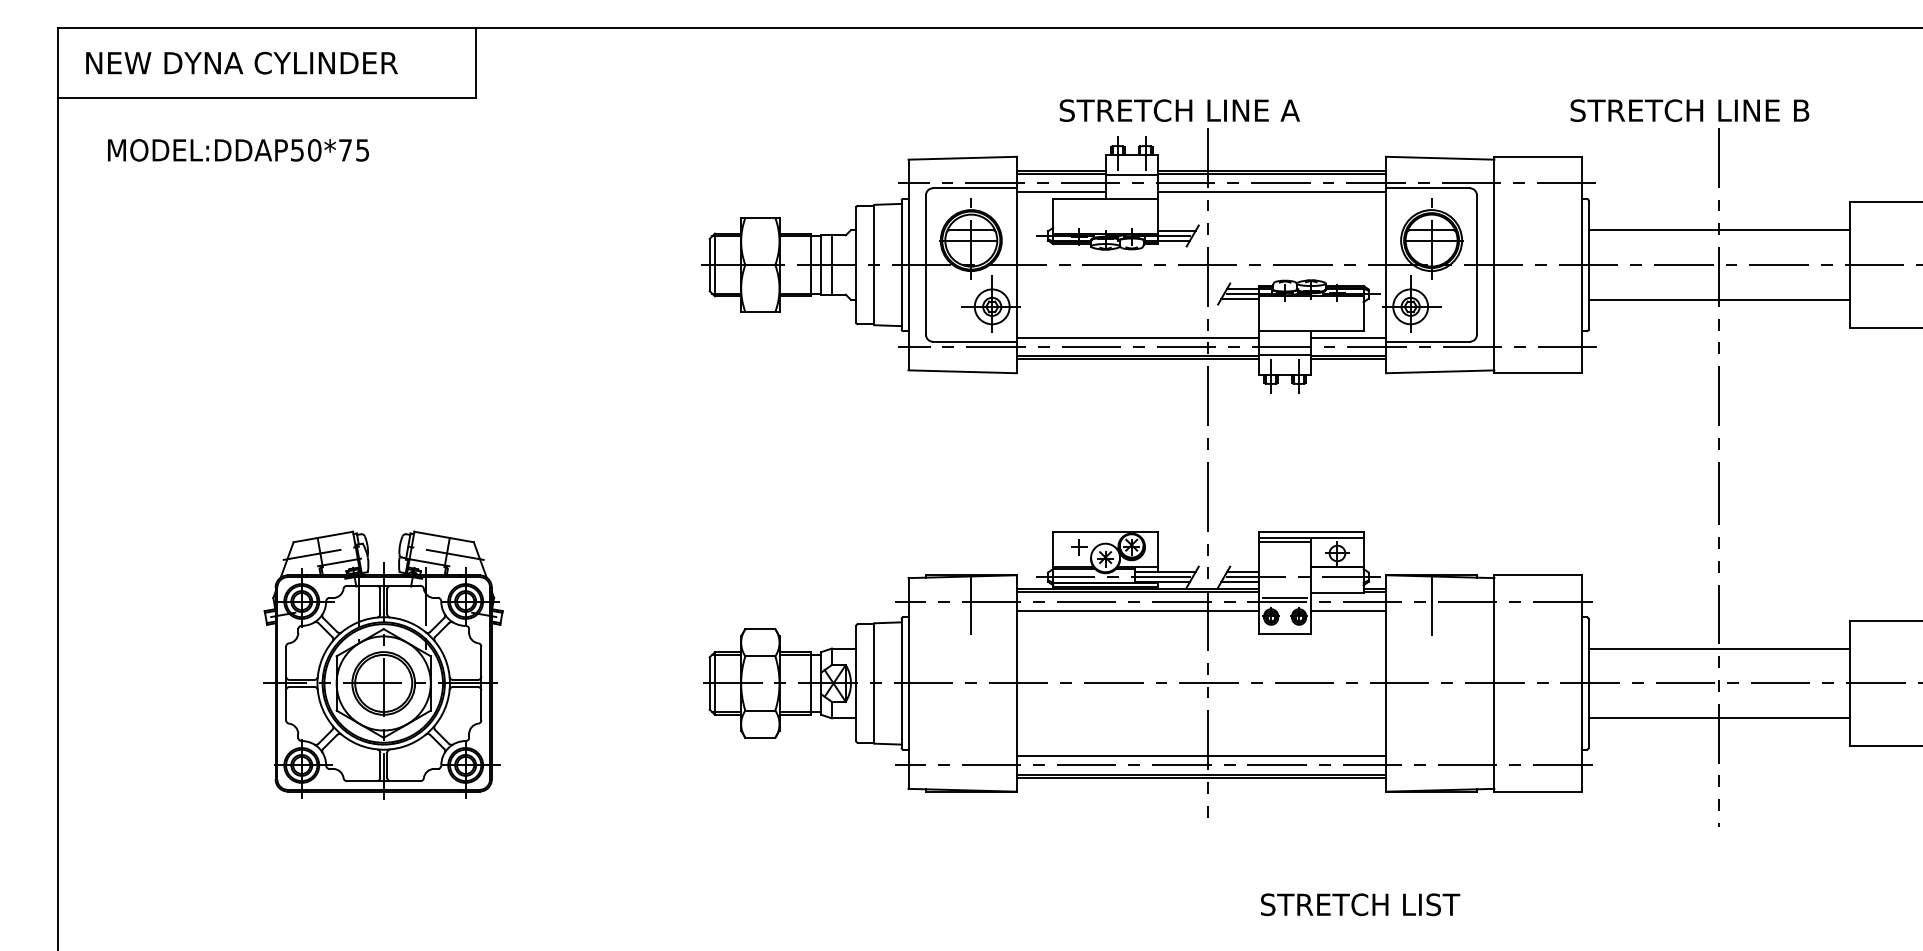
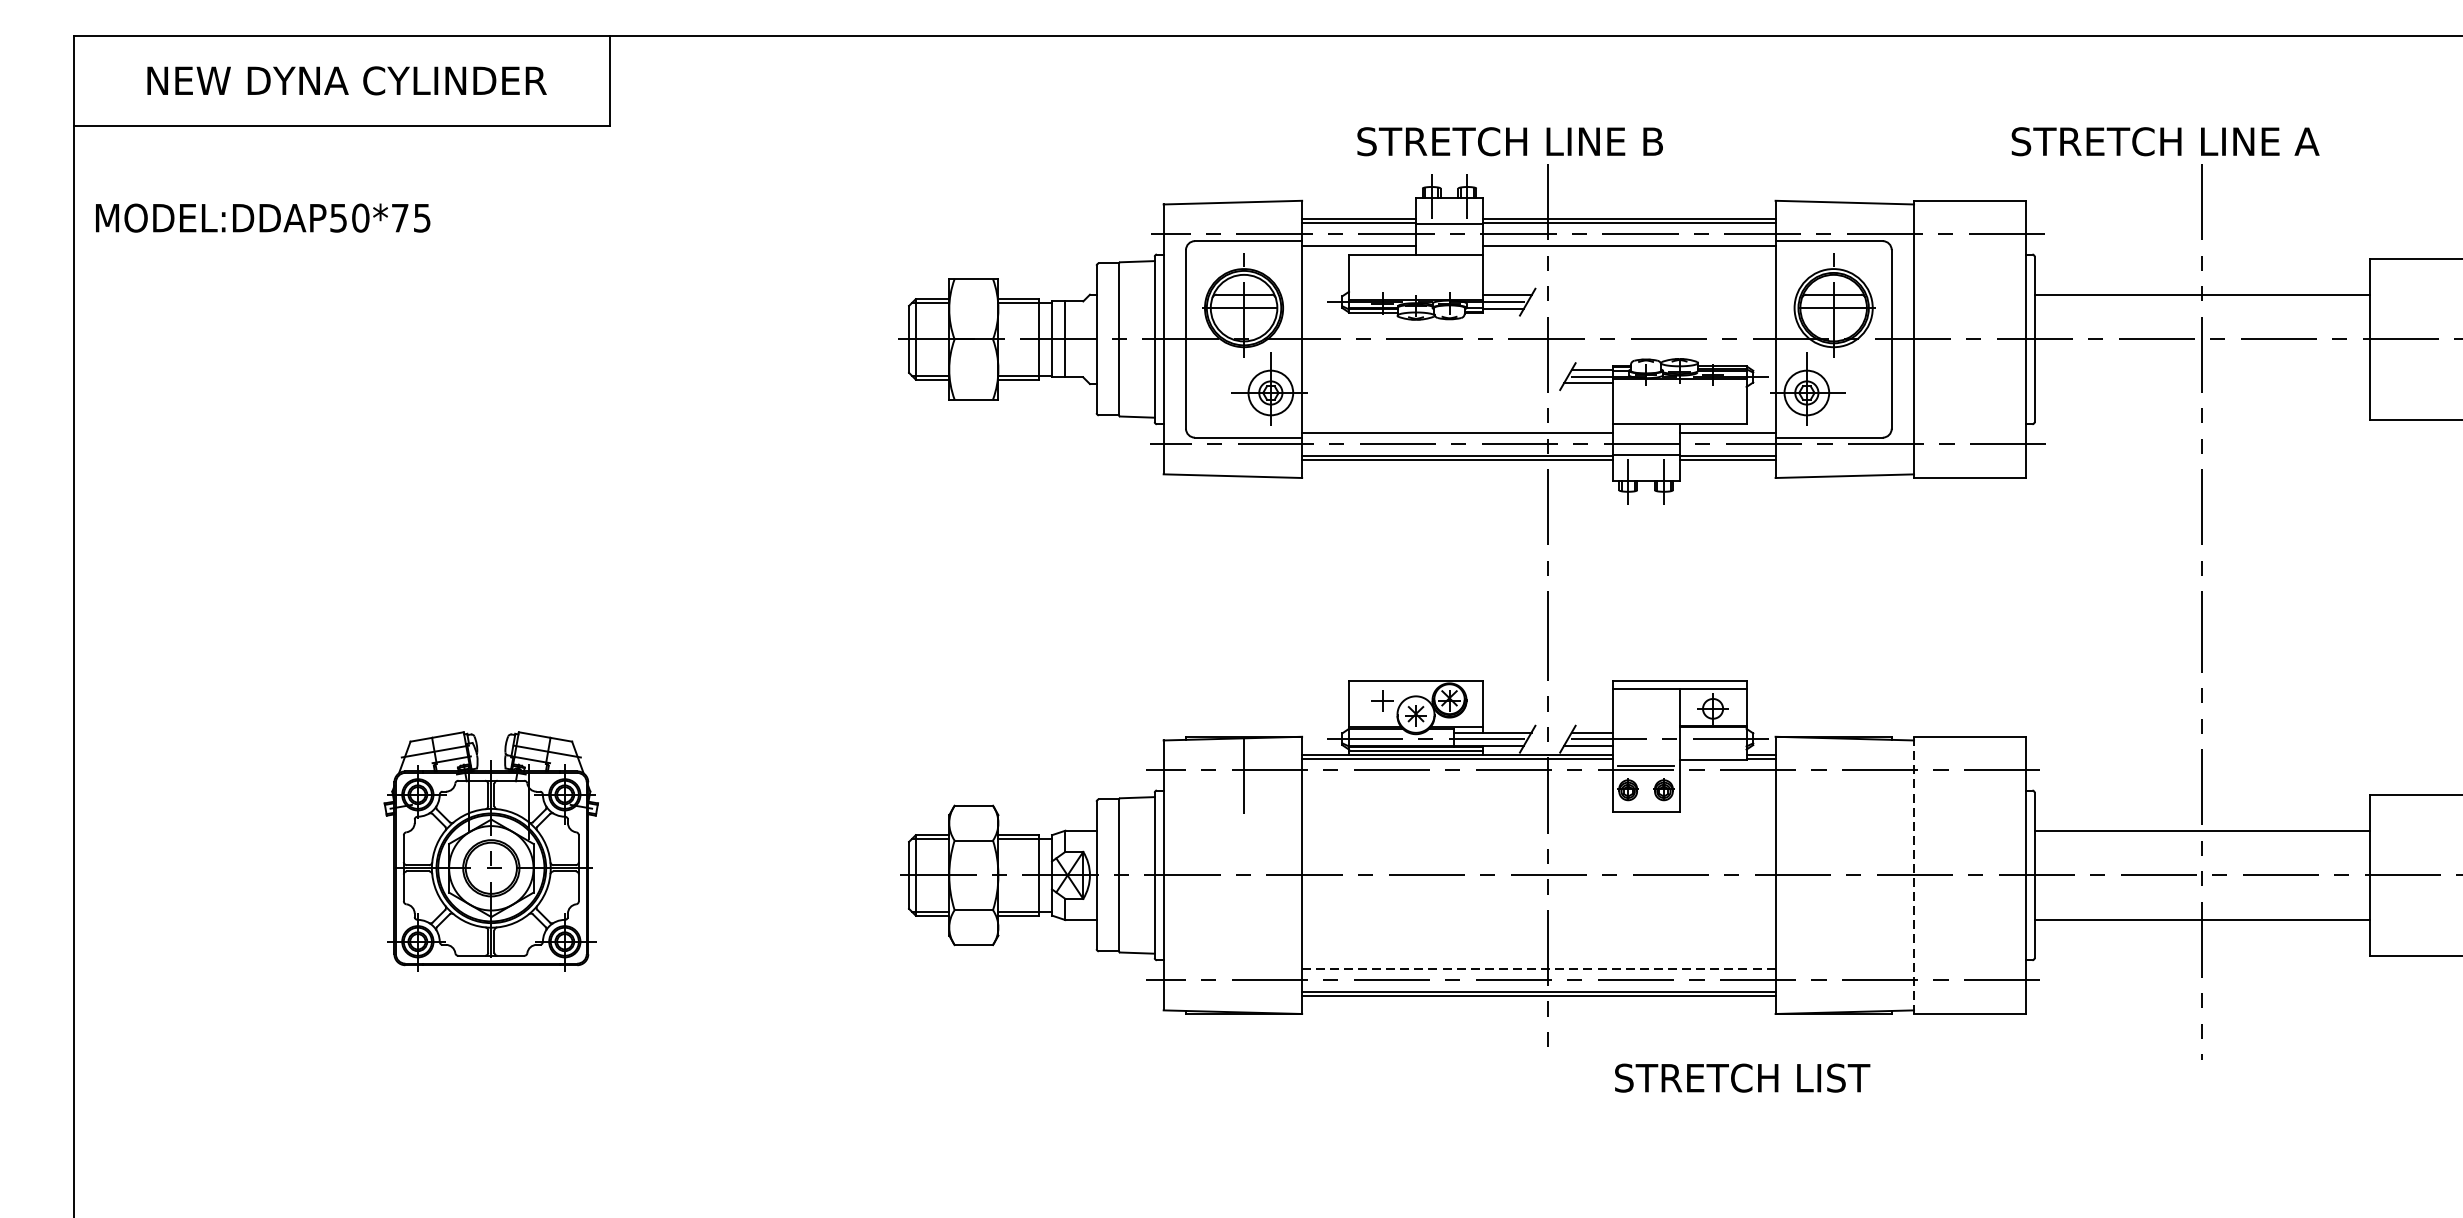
text: (241, 62) -> (346, 79), moved
text: (1289, 110) -> (1651, 141), STRETCH LINE A -> STRETCH LINE B
text: (1800, 110) -> (2306, 141), STRETCH LINE B -> STRETCH LINE A
text: (238, 150) -> (263, 218), moved
line: (1719, 299) -> (2202, 383), removed
line: (1285, 542) -> (1646, 694), removed
line: (1431, 600) -> (1833, 769), removed
line: (1137, 610) -> (1456, 781), removed
line: (1348, 610) -> (1727, 781), removed
part: (383, 664) -> (491, 851), size x0.7
line: (1494, 682) -> (1914, 874), solid -> dashed
line: (1201, 756) -> (1538, 968), solid -> dashed
text: (1360, 904) -> (1742, 1077), moved

